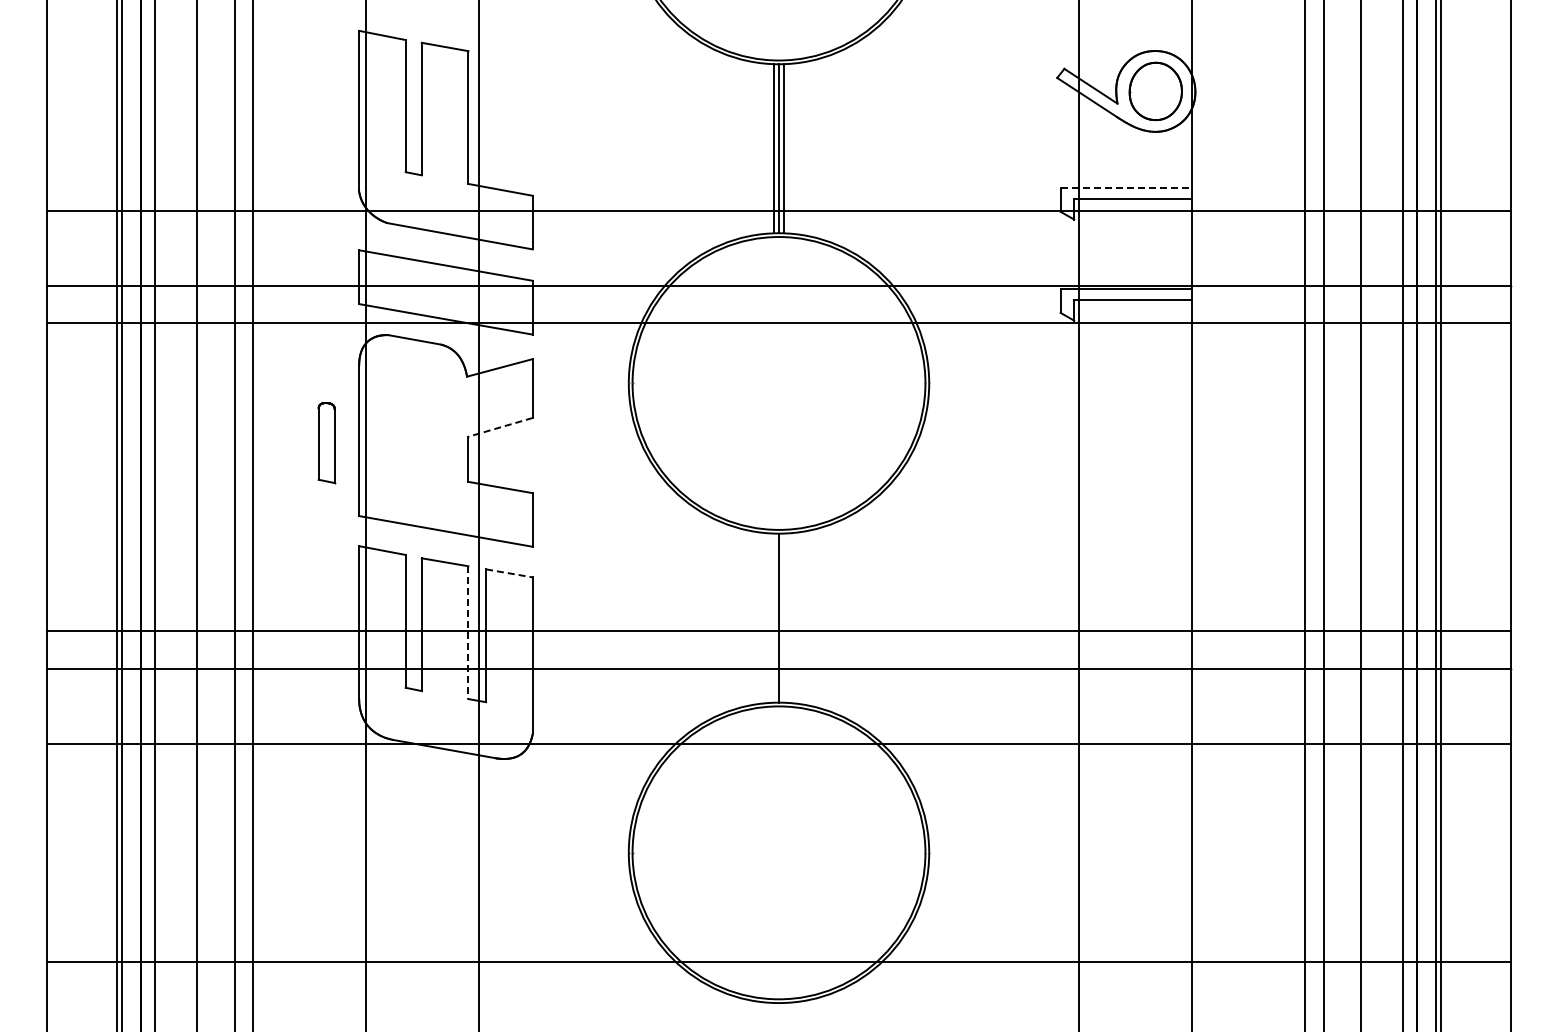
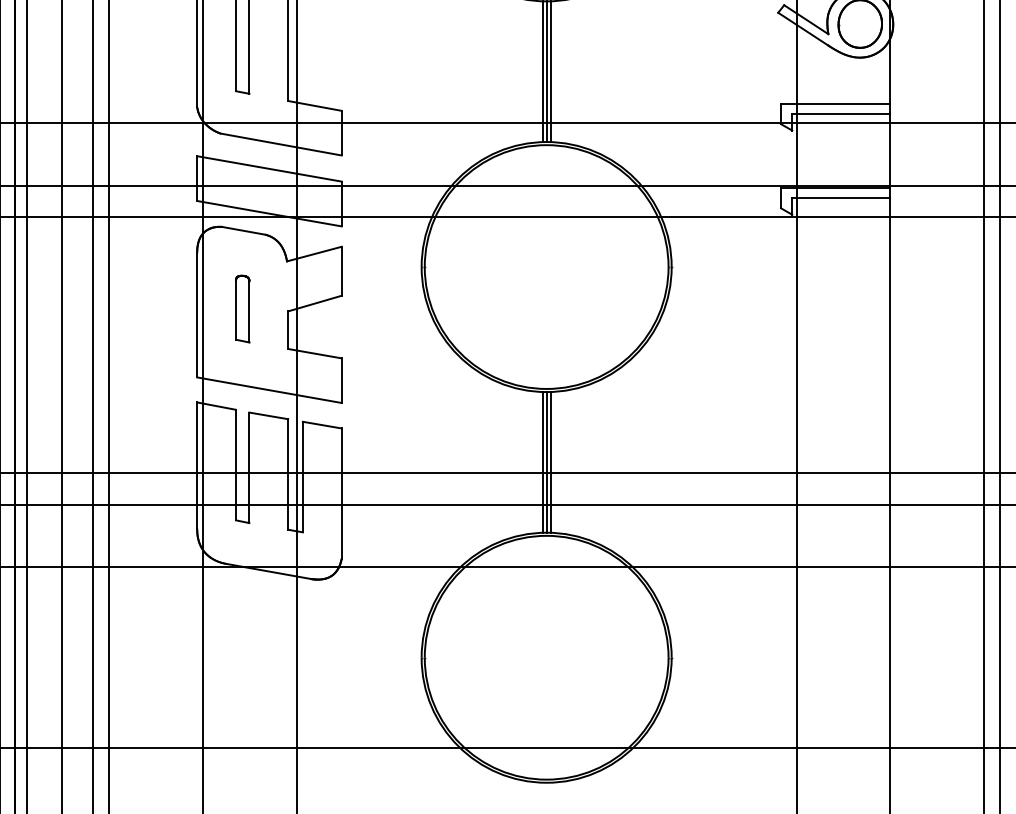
line: (1126, 187) -> (835, 103), dashed -> solid
line: (500, 427) -> (314, 303), dashed -> solid
part: (326, 443) -> (242, 309), moved
line: (509, 573) -> (322, 425), dashed -> solid
line: (774, 617) -> (542, 461), added
line: (783, 617) -> (550, 461), added
line: (468, 633) -> (288, 475), dashed -> solid

